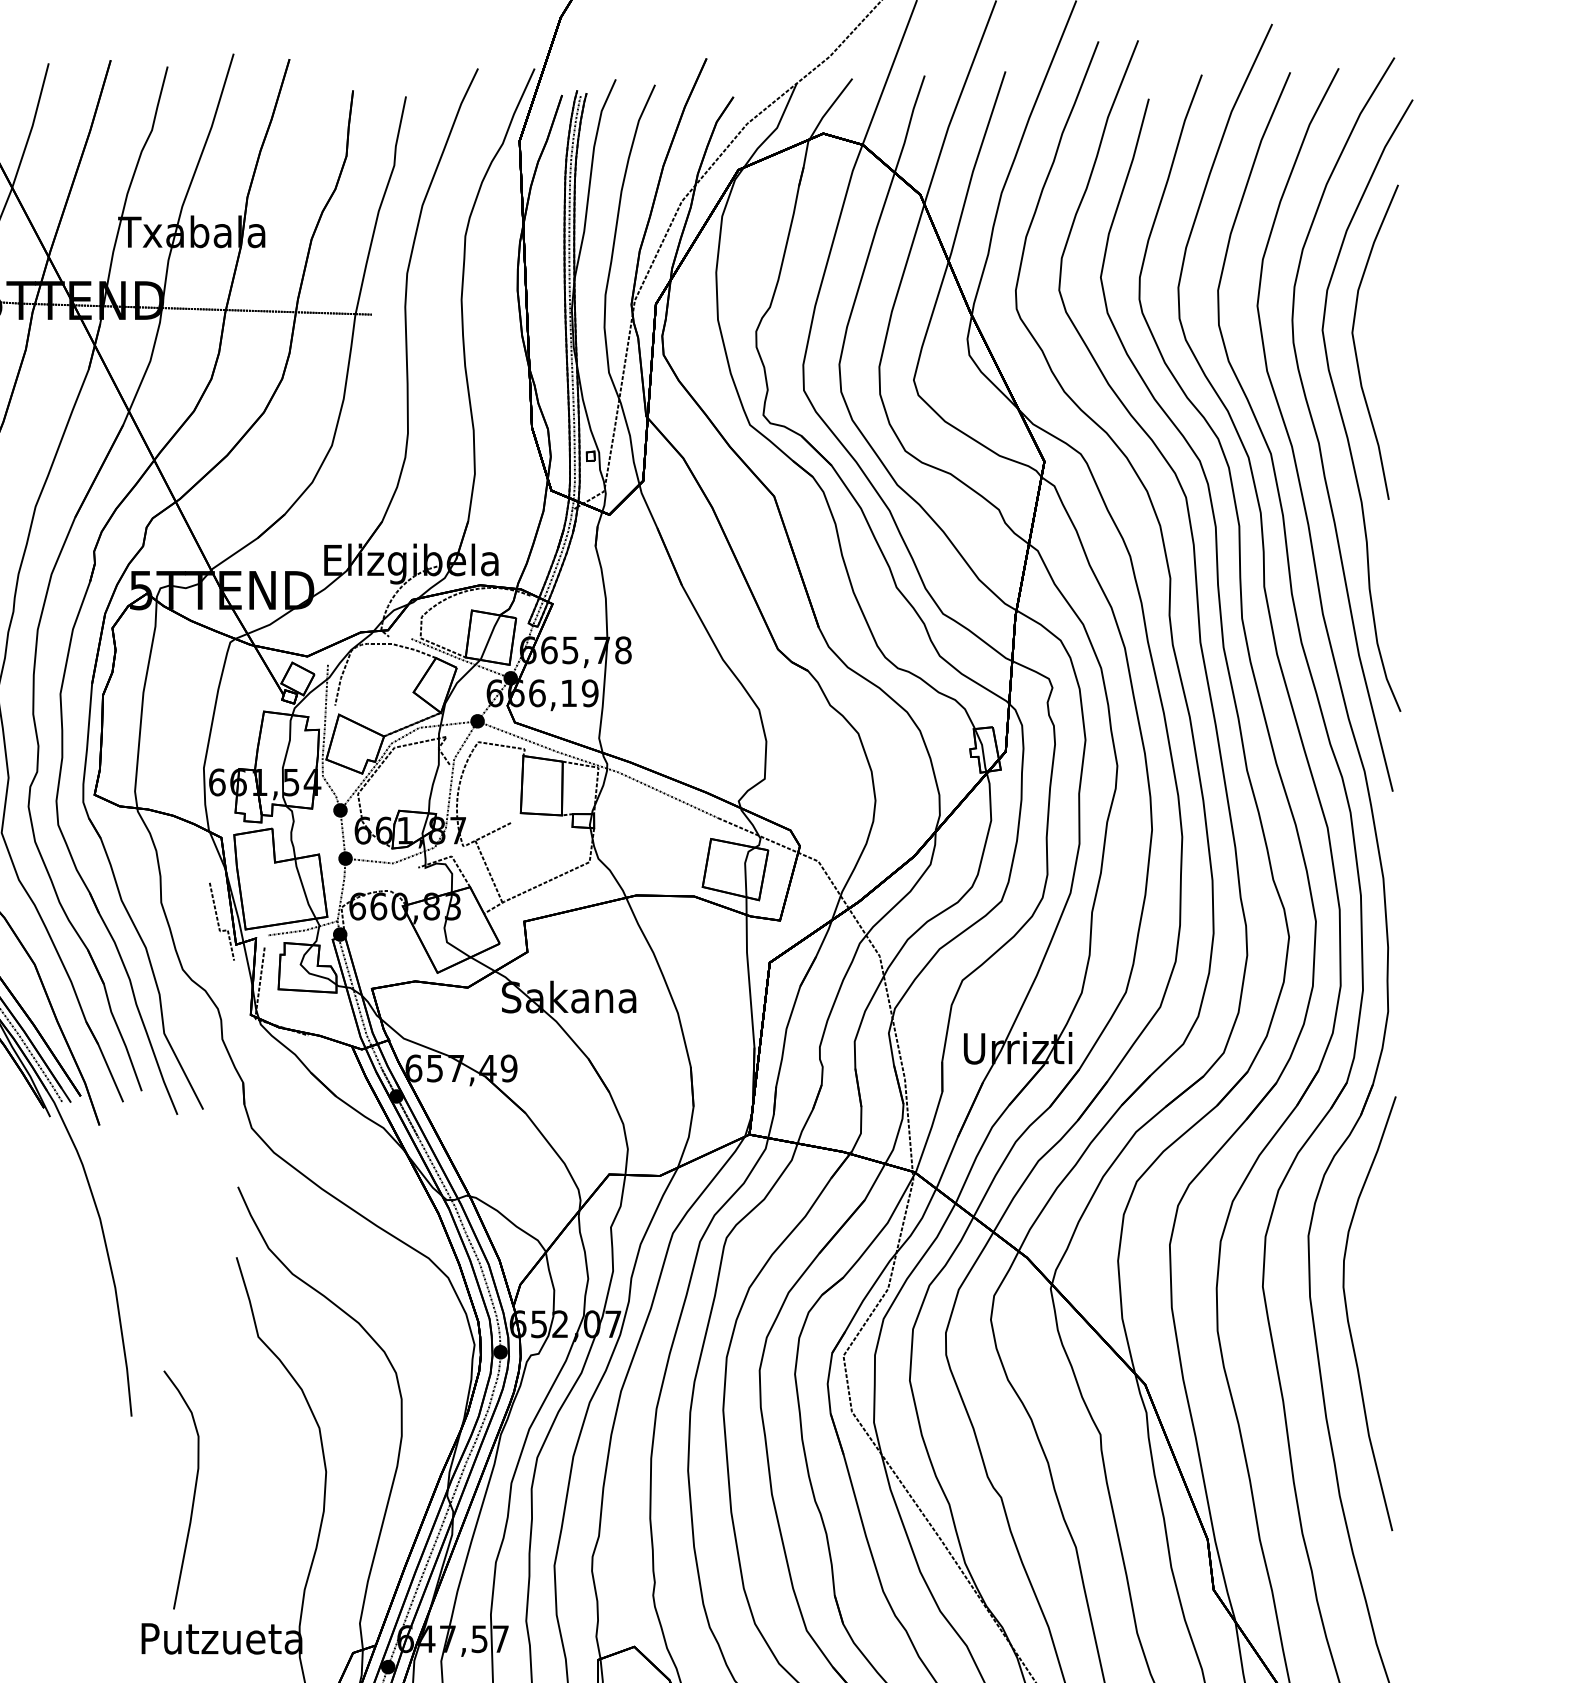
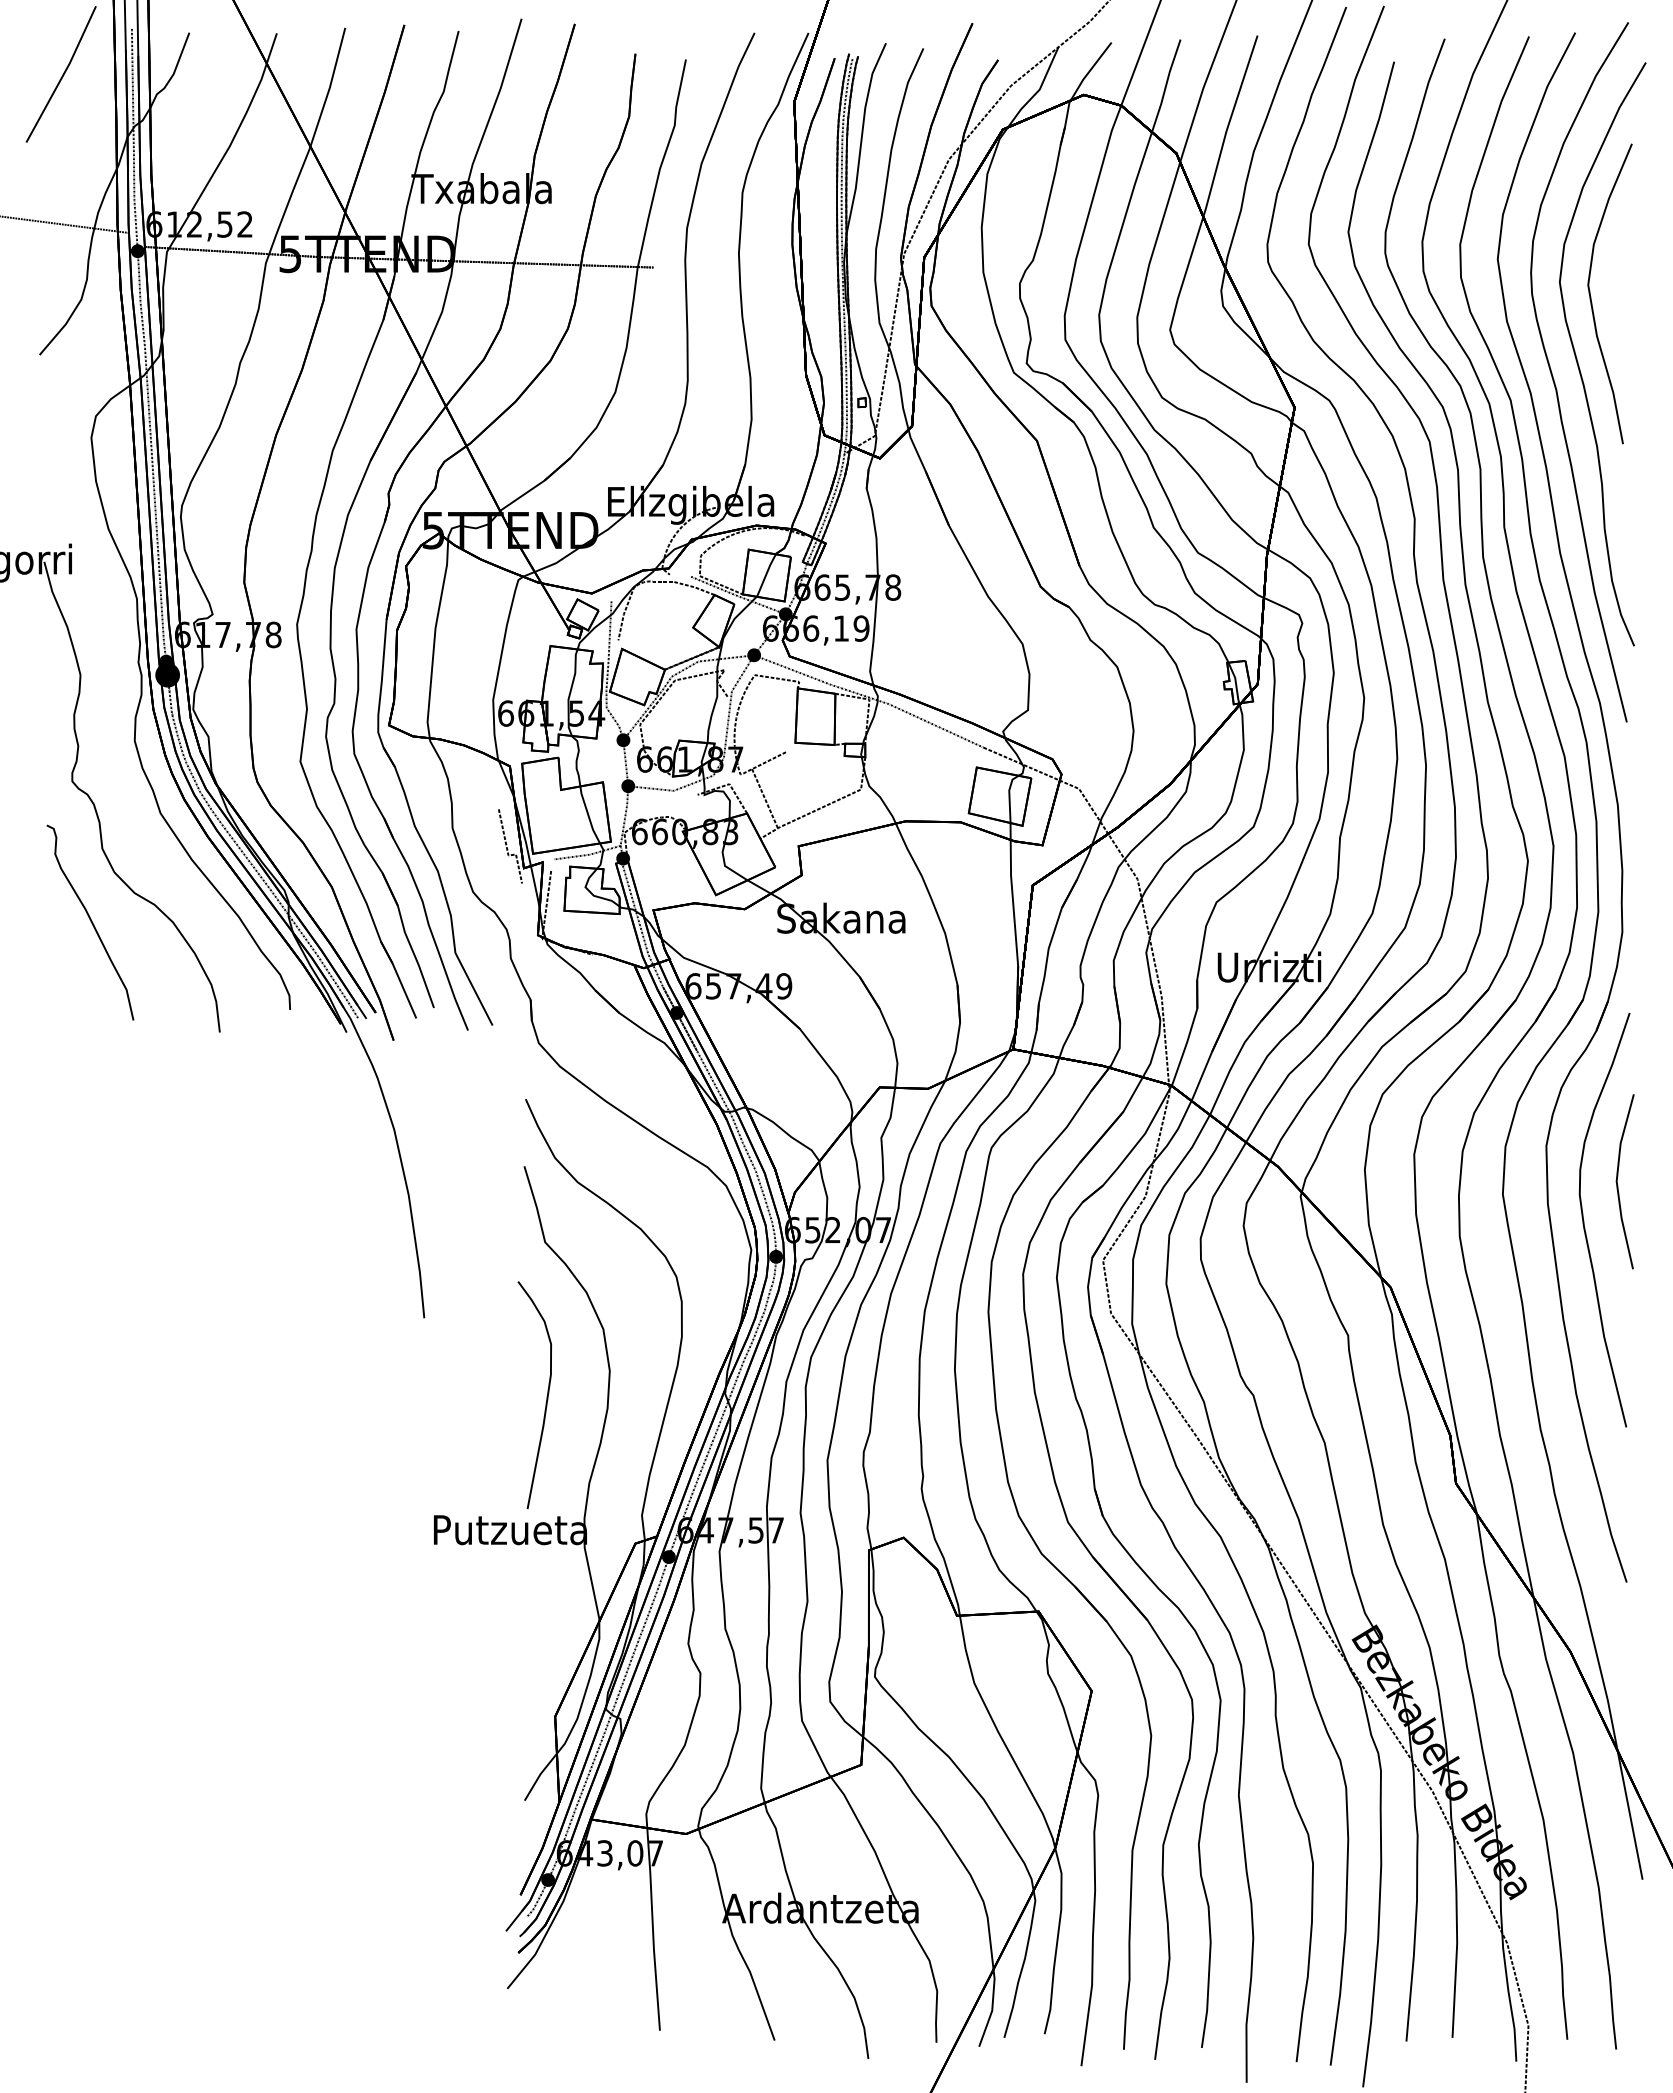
part: (1383, 1273) -> (1617, 1181), added
part: (193, 1491) -> (546, 1396), moved

